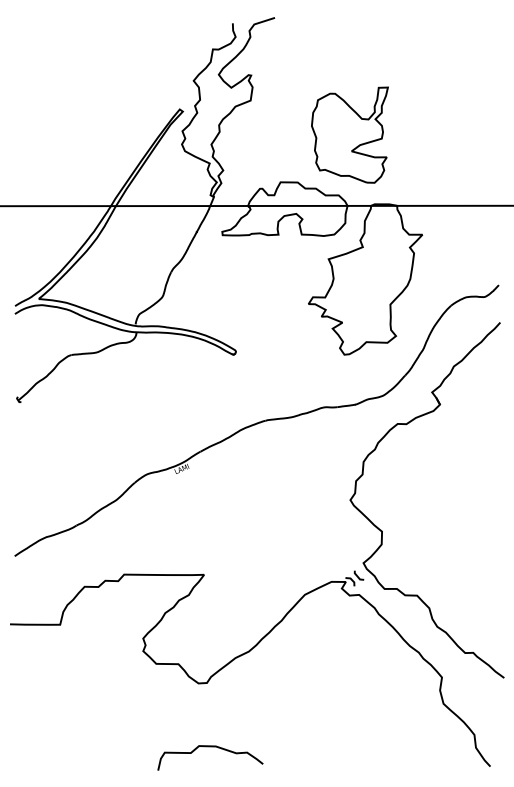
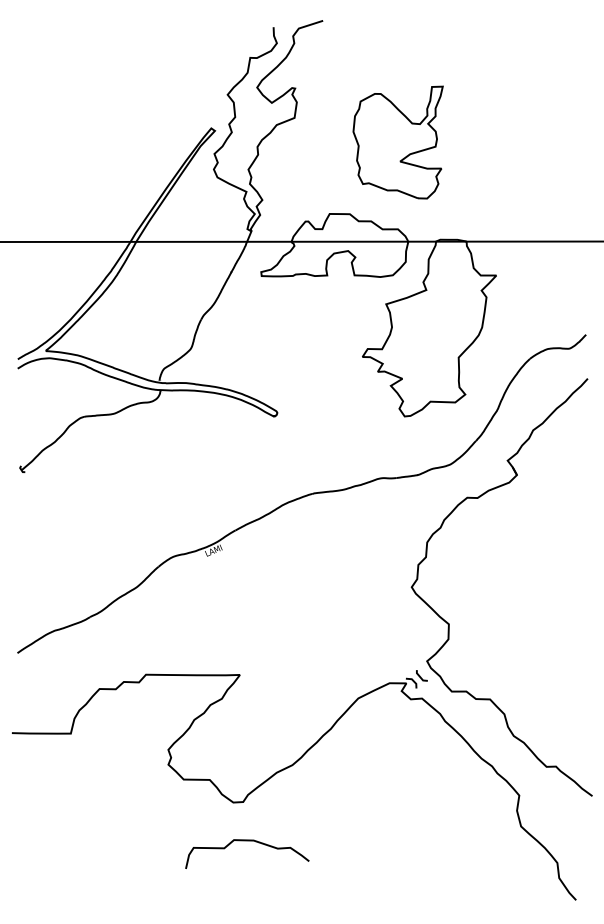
part: (349, 135) -> (397, 142), moved
curve: (210, 747) -> (247, 841), moved

